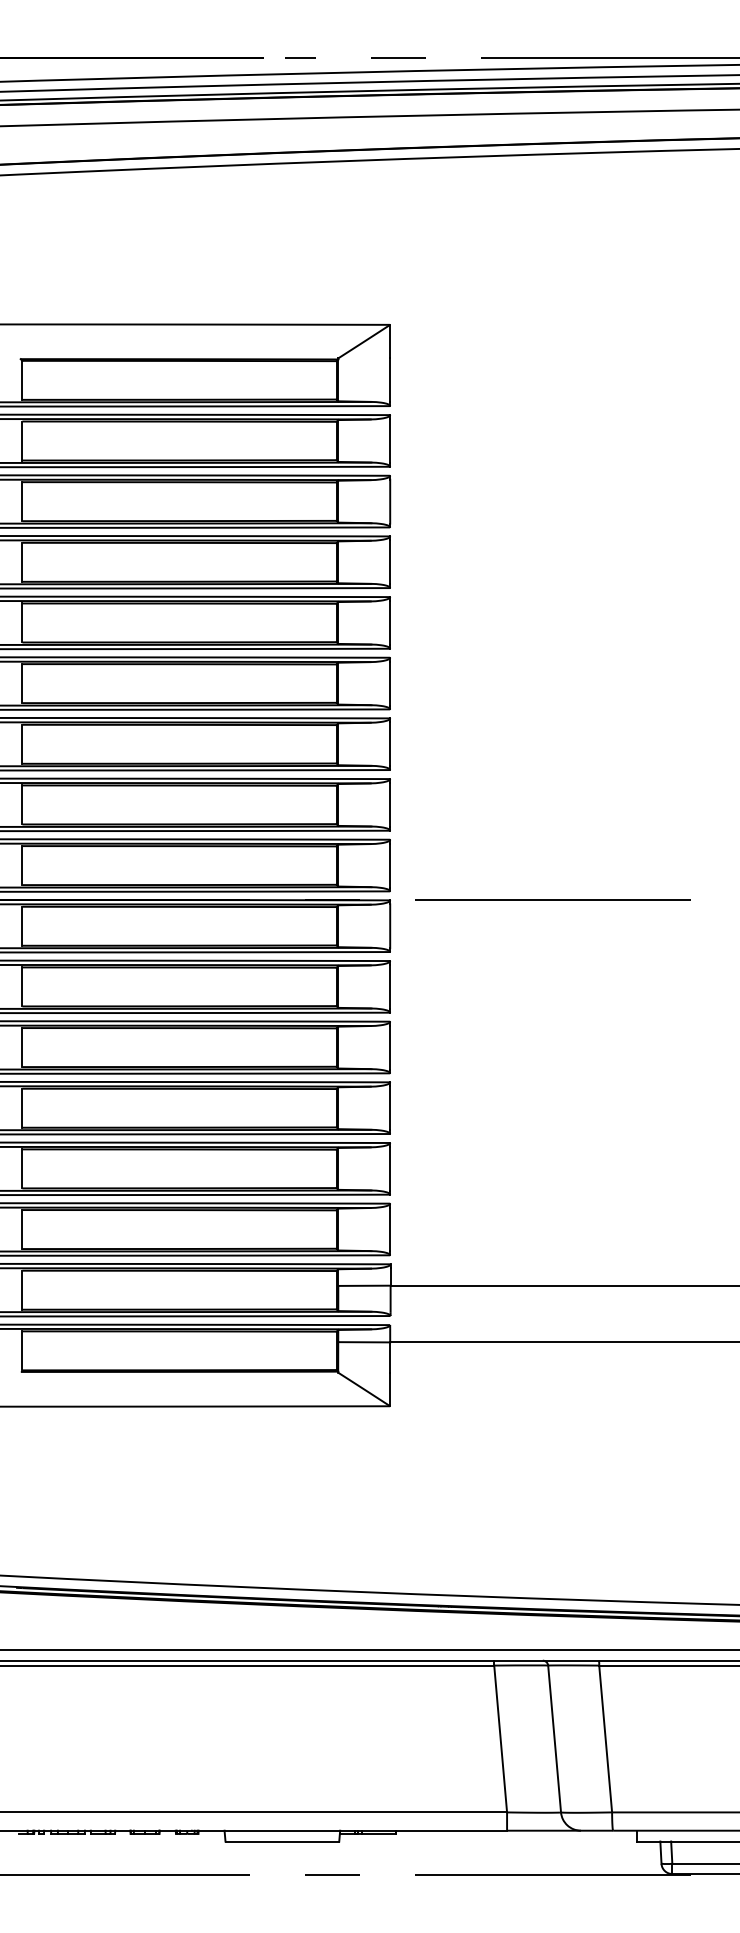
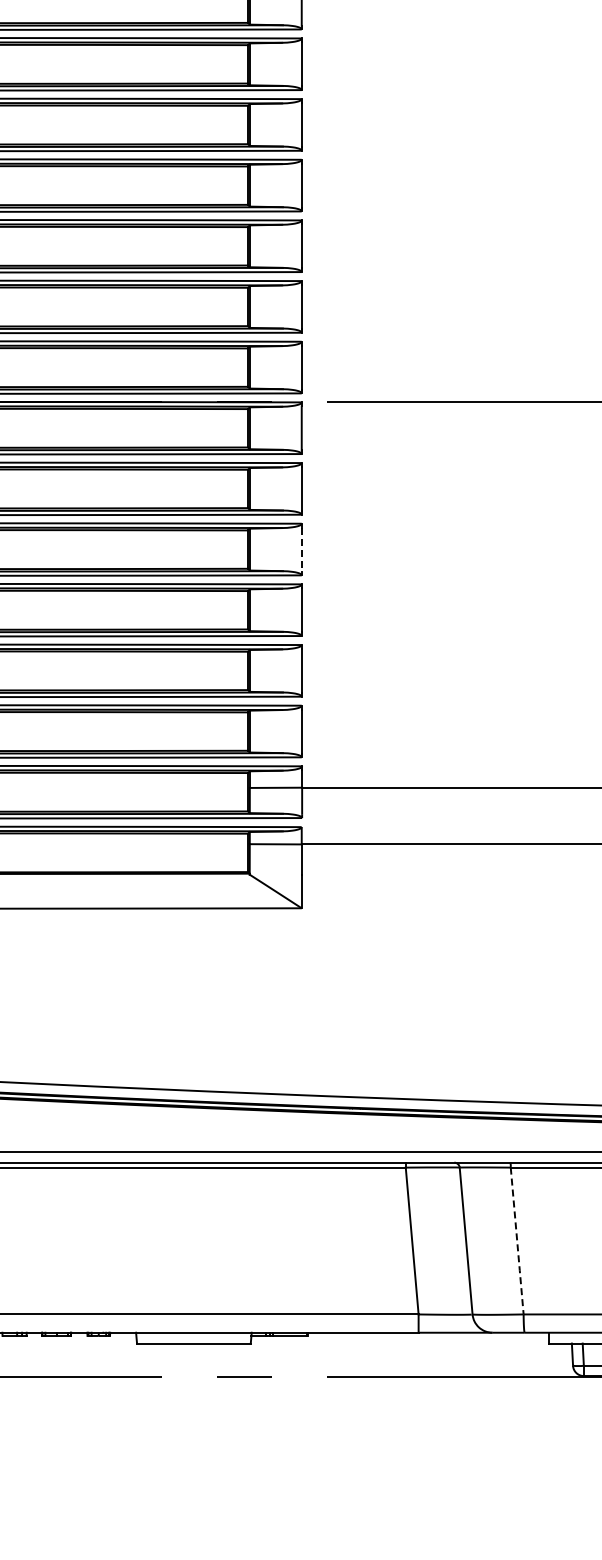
line: (390, 1047) -> (302, 549), solid -> dashed
line: (605, 1740) -> (517, 1242), solid -> dashed

